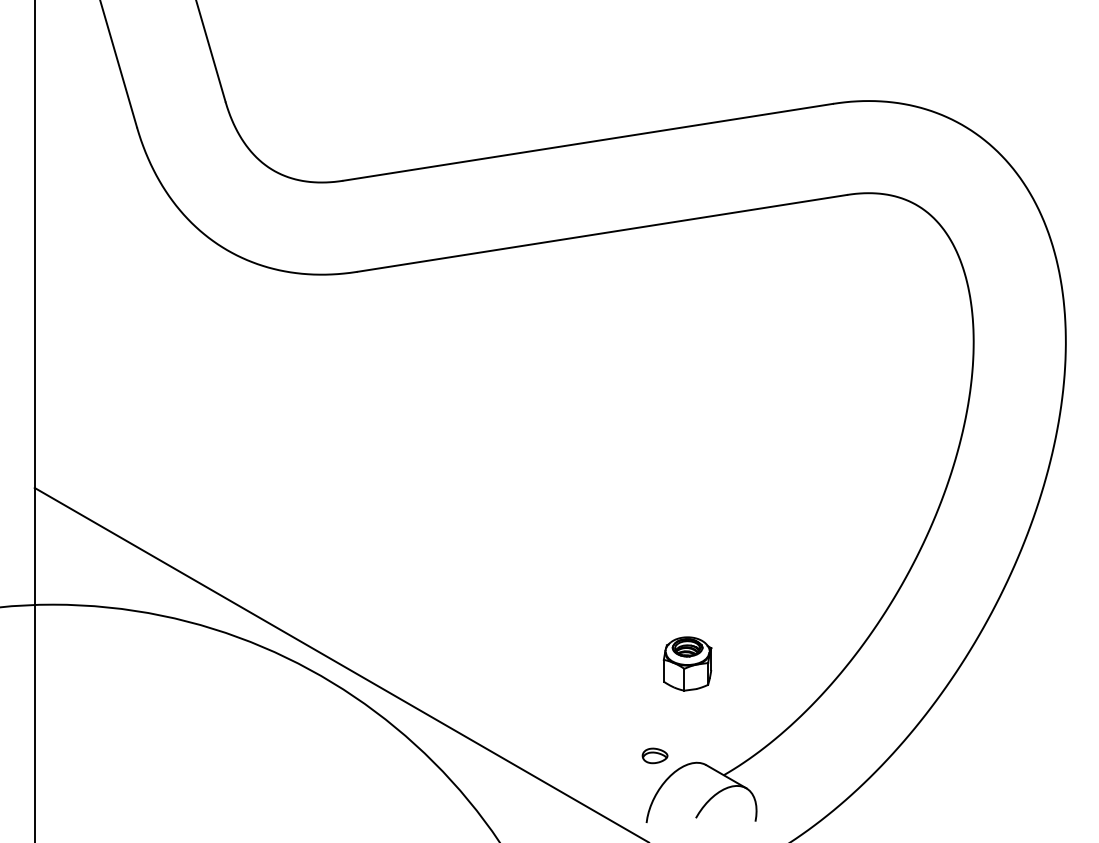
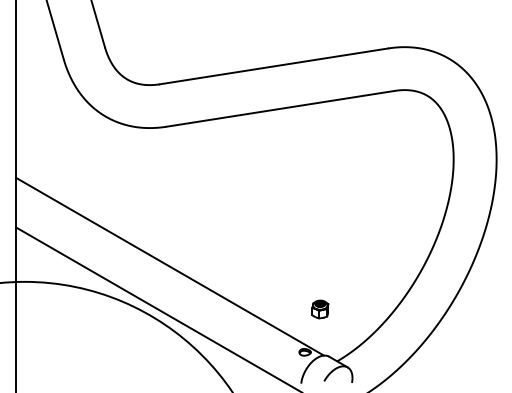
line: (363, 571) -> (169, 266), added
part: (687, 663) -> (320, 309), size x0.71

